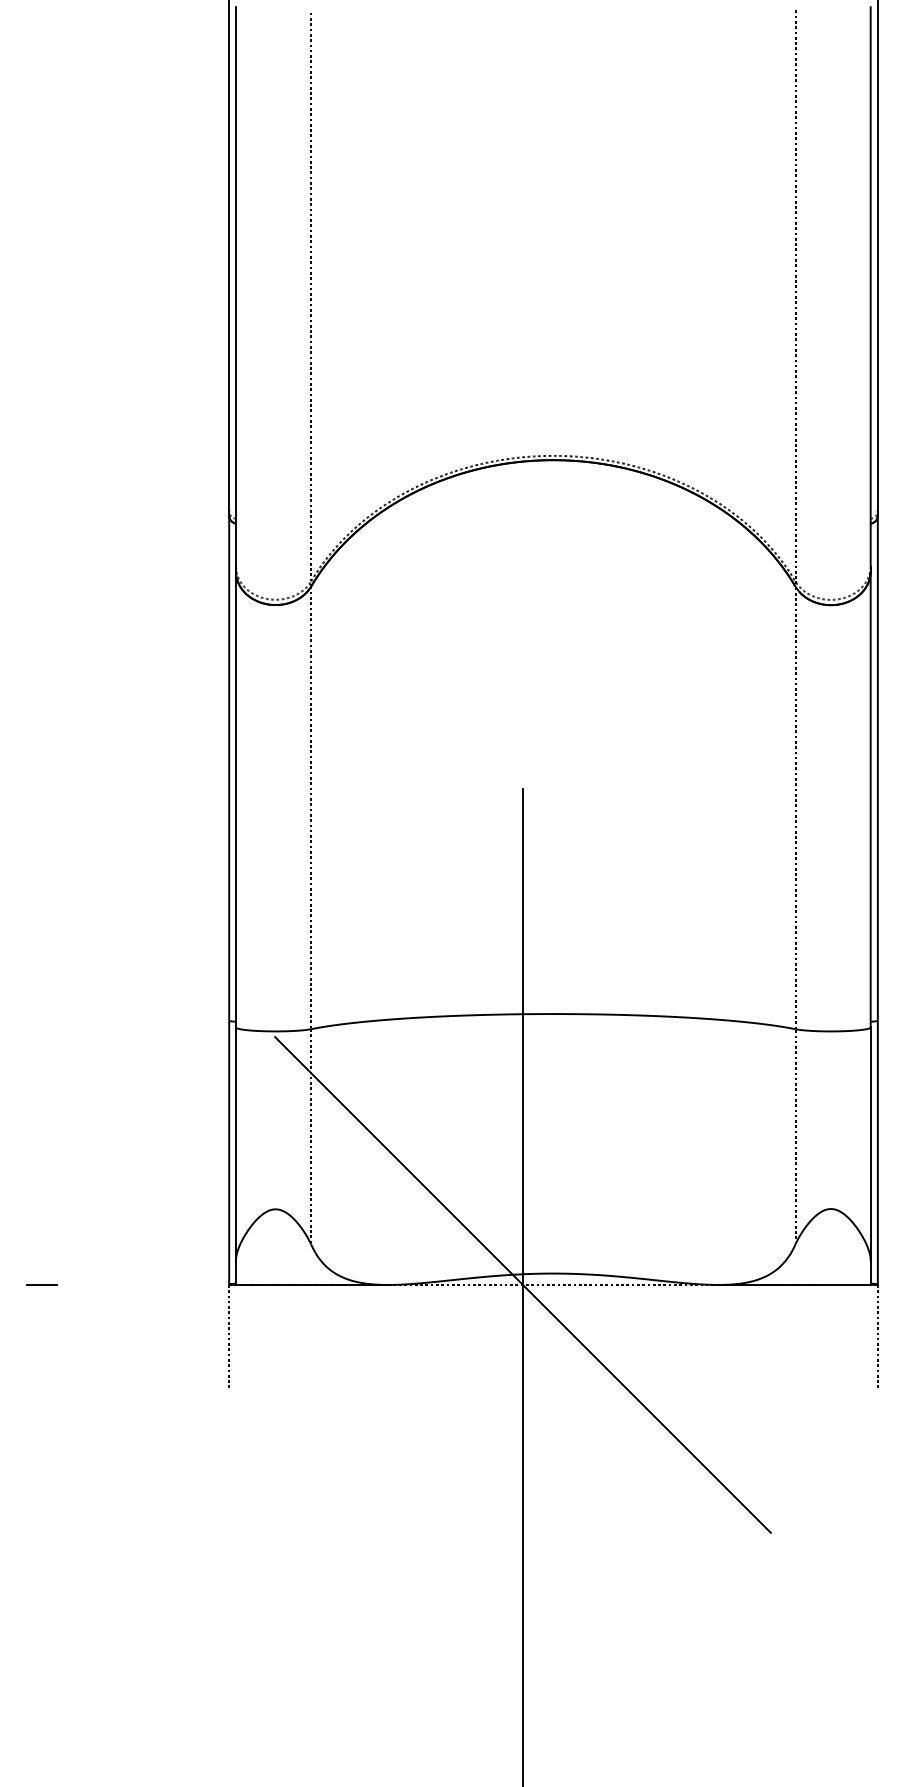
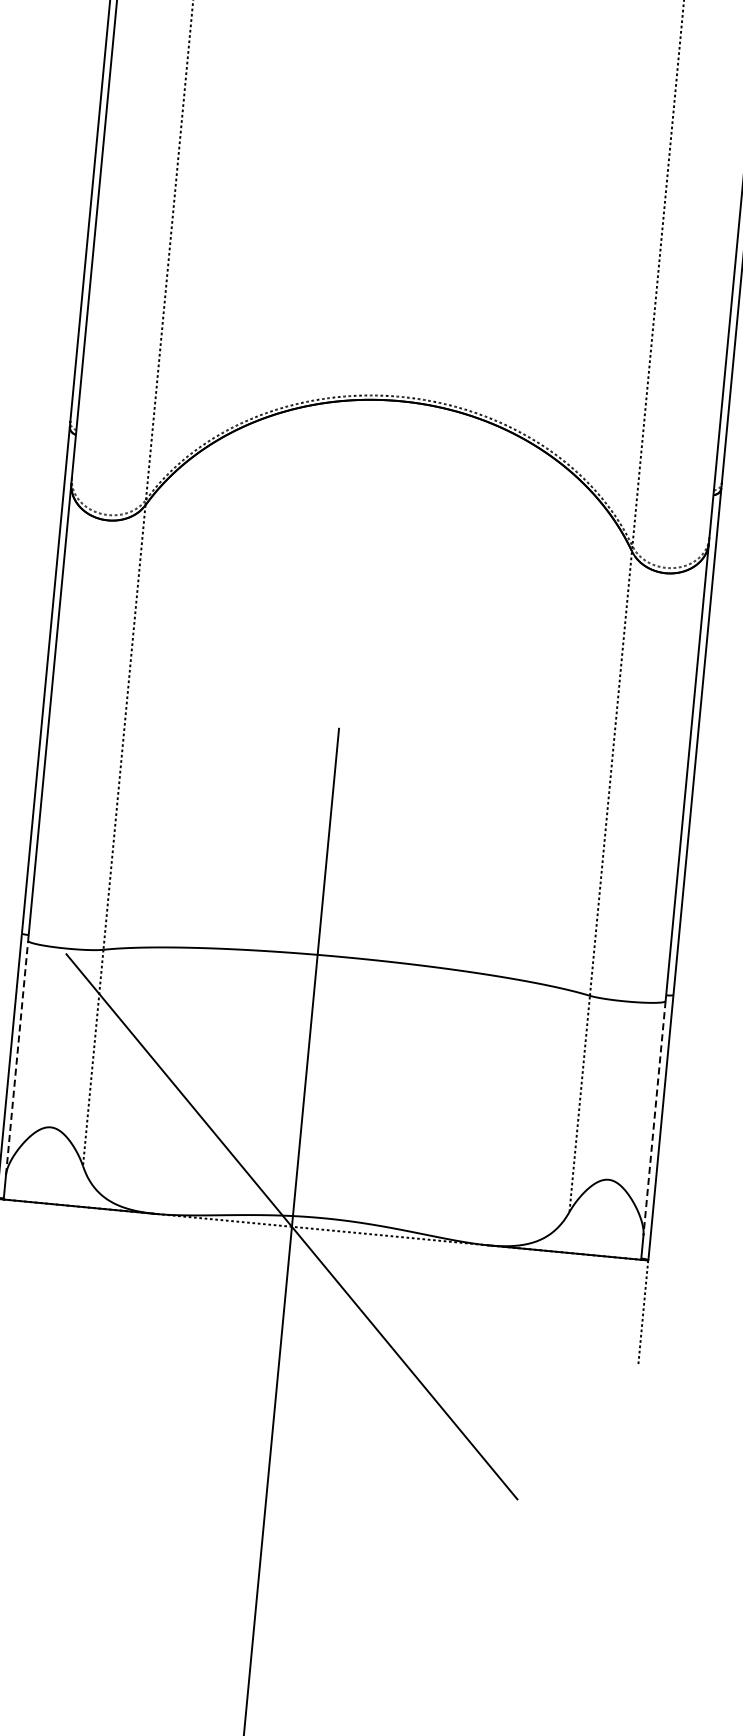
line: (870, 1143) -> (654, 1117), solid -> dashed
line: (236, 1144) -> (17, 1058), solid -> dashed

